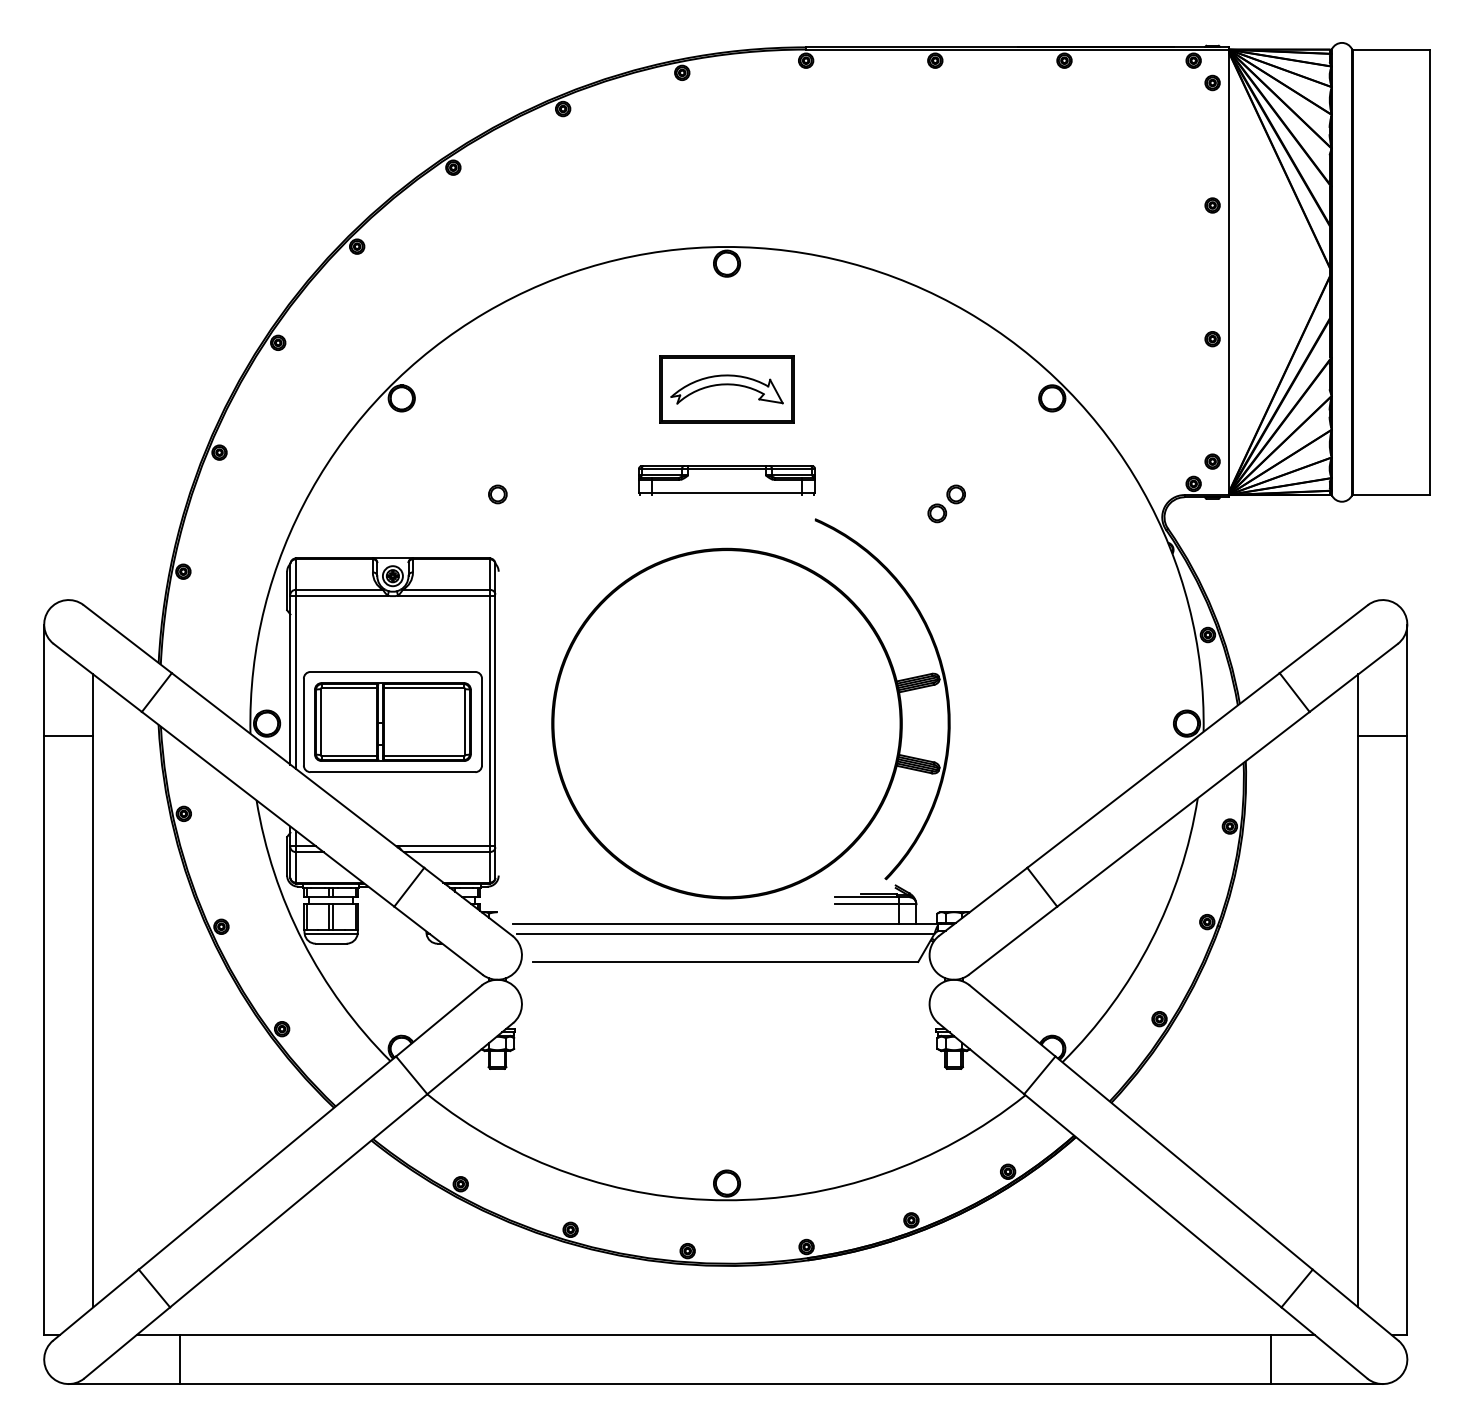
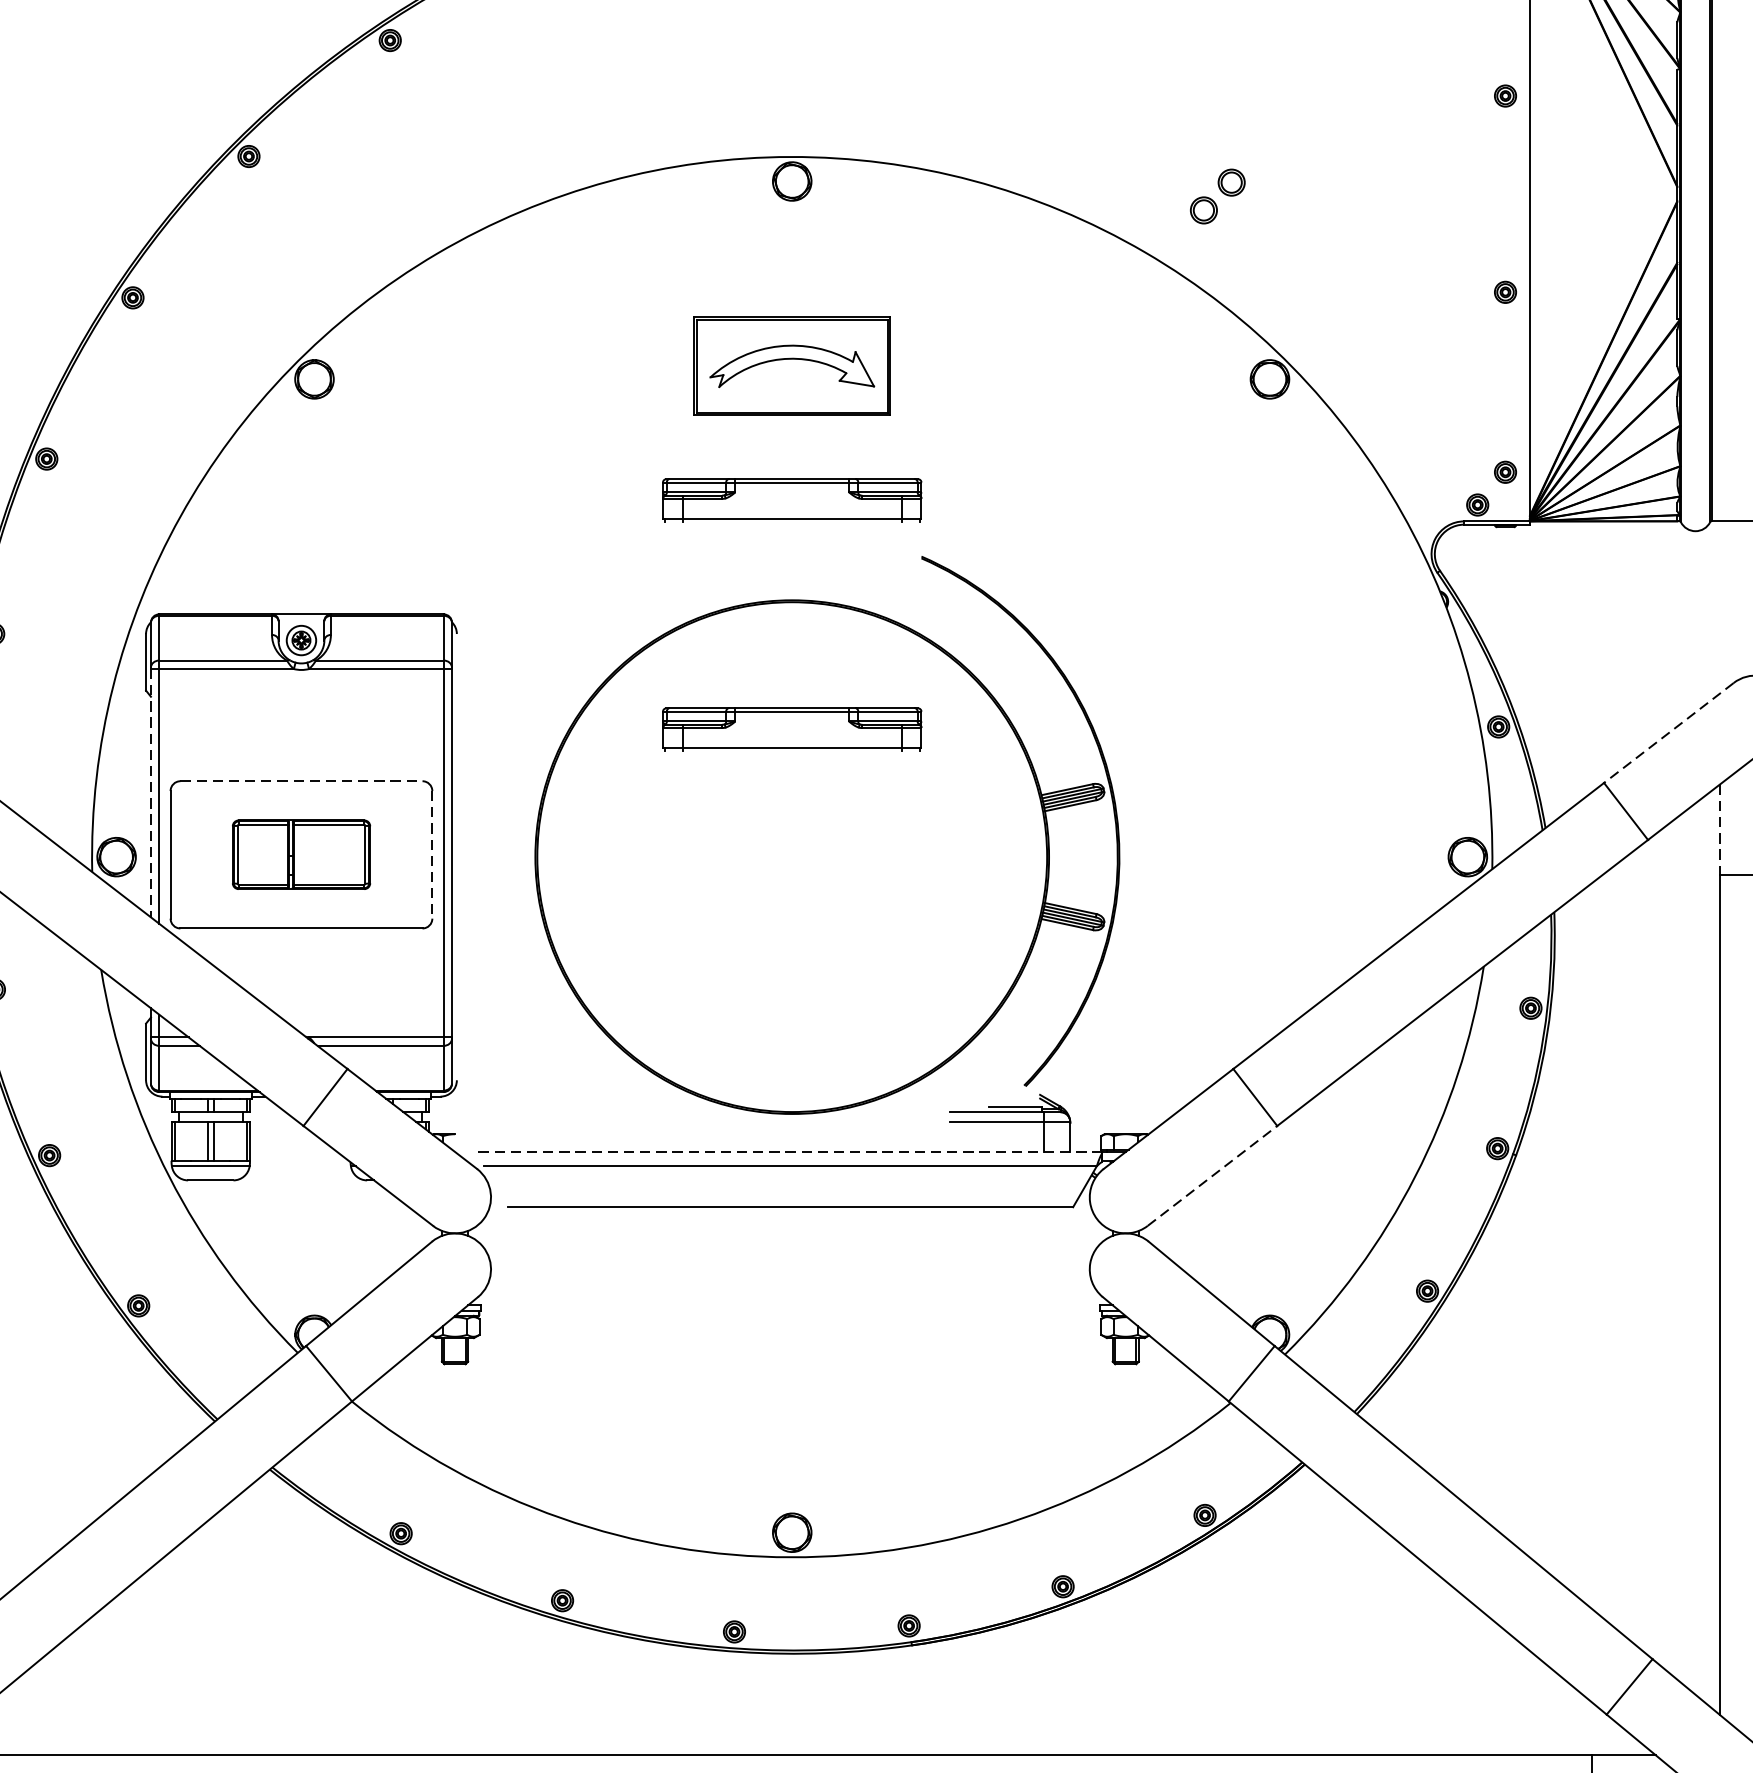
part: (497, 494) -> (455, 520), removed
part: (946, 503) -> (1217, 195), moved
part: (726, 636) -> (791, 729), added
line: (1323, 639) -> (1668, 733), solid -> dashed
line: (393, 671) -> (302, 780), solid -> dashed
line: (290, 680) -> (151, 793), solid -> dashed
line: (1358, 705) -> (1719, 830), solid -> dashed
part: (392, 721) -> (300, 853), size x0.6
line: (482, 722) -> (433, 855), solid -> dashed
line: (726, 924) -> (791, 1152), solid -> dashed
line: (1013, 940) -> (1213, 1175), solid -> dashed

